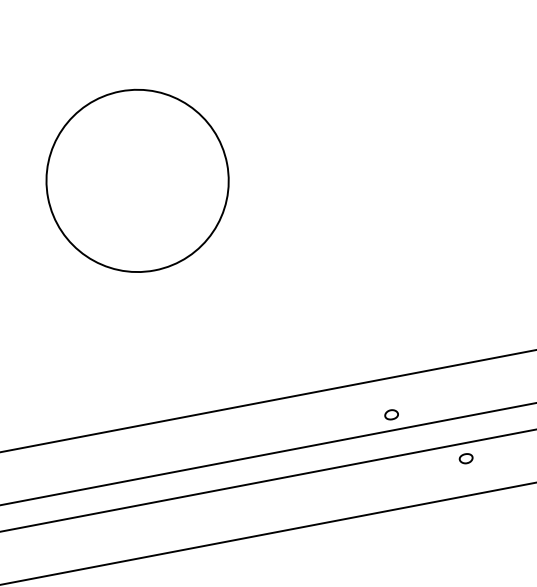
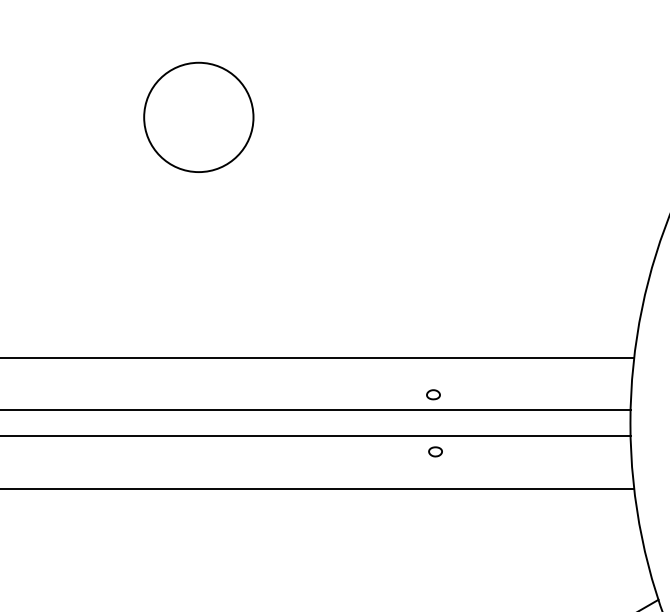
circle: (137, 181) -> (198, 117), size x0.6
part: (391, 414) -> (433, 394), moved
part: (466, 458) -> (435, 451), moved

